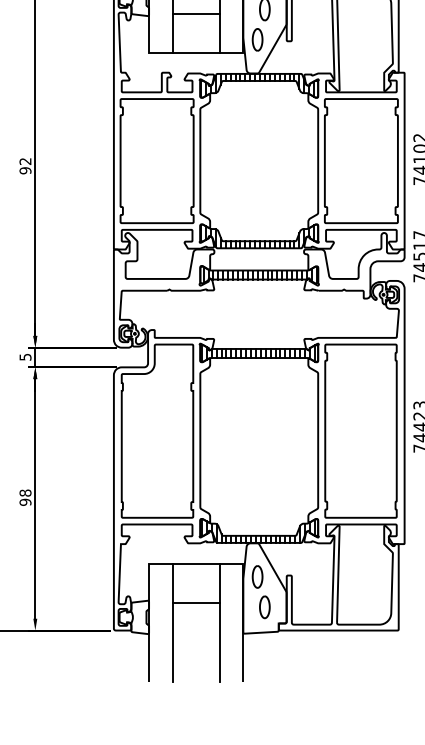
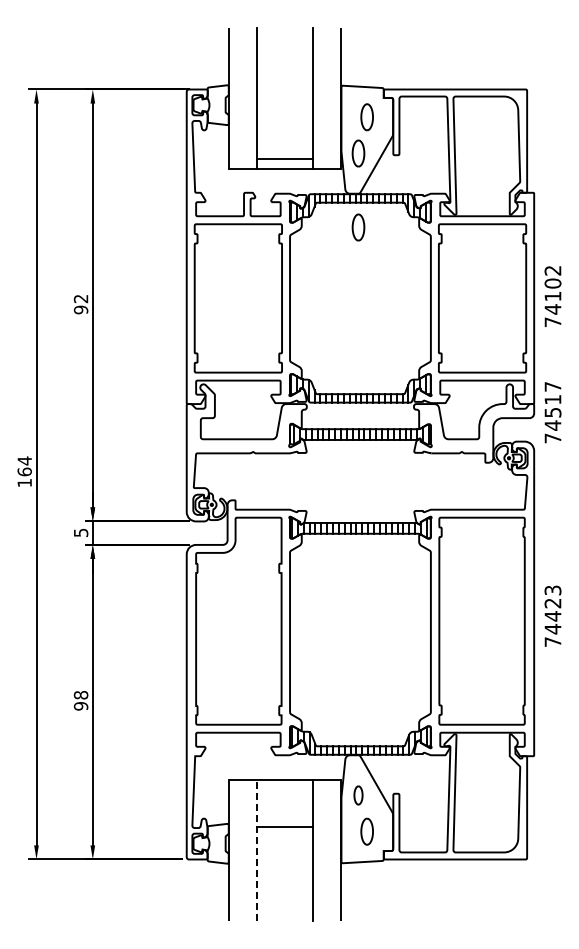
line: (195, 13) -> (284, 159), moved
part: (257, 101) -> (358, 227), added
part: (257, 577) -> (358, 795), size x0.7
line: (172, 622) -> (256, 849), solid -> dashed

